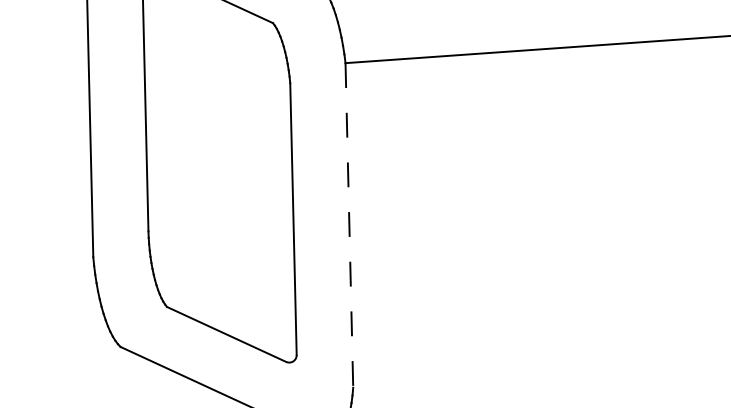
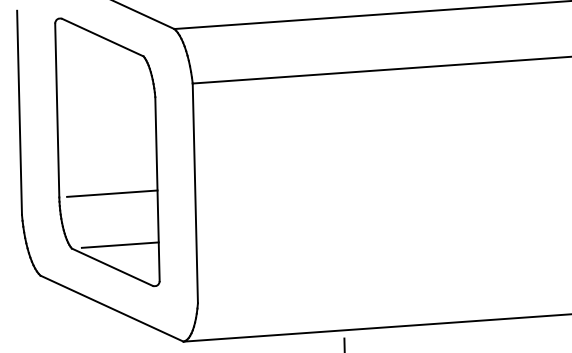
line: (227, 225) -> (112, 193), added
line: (349, 225) -> (195, 193), dashed -> solid
line: (237, 300) -> (119, 244), added

